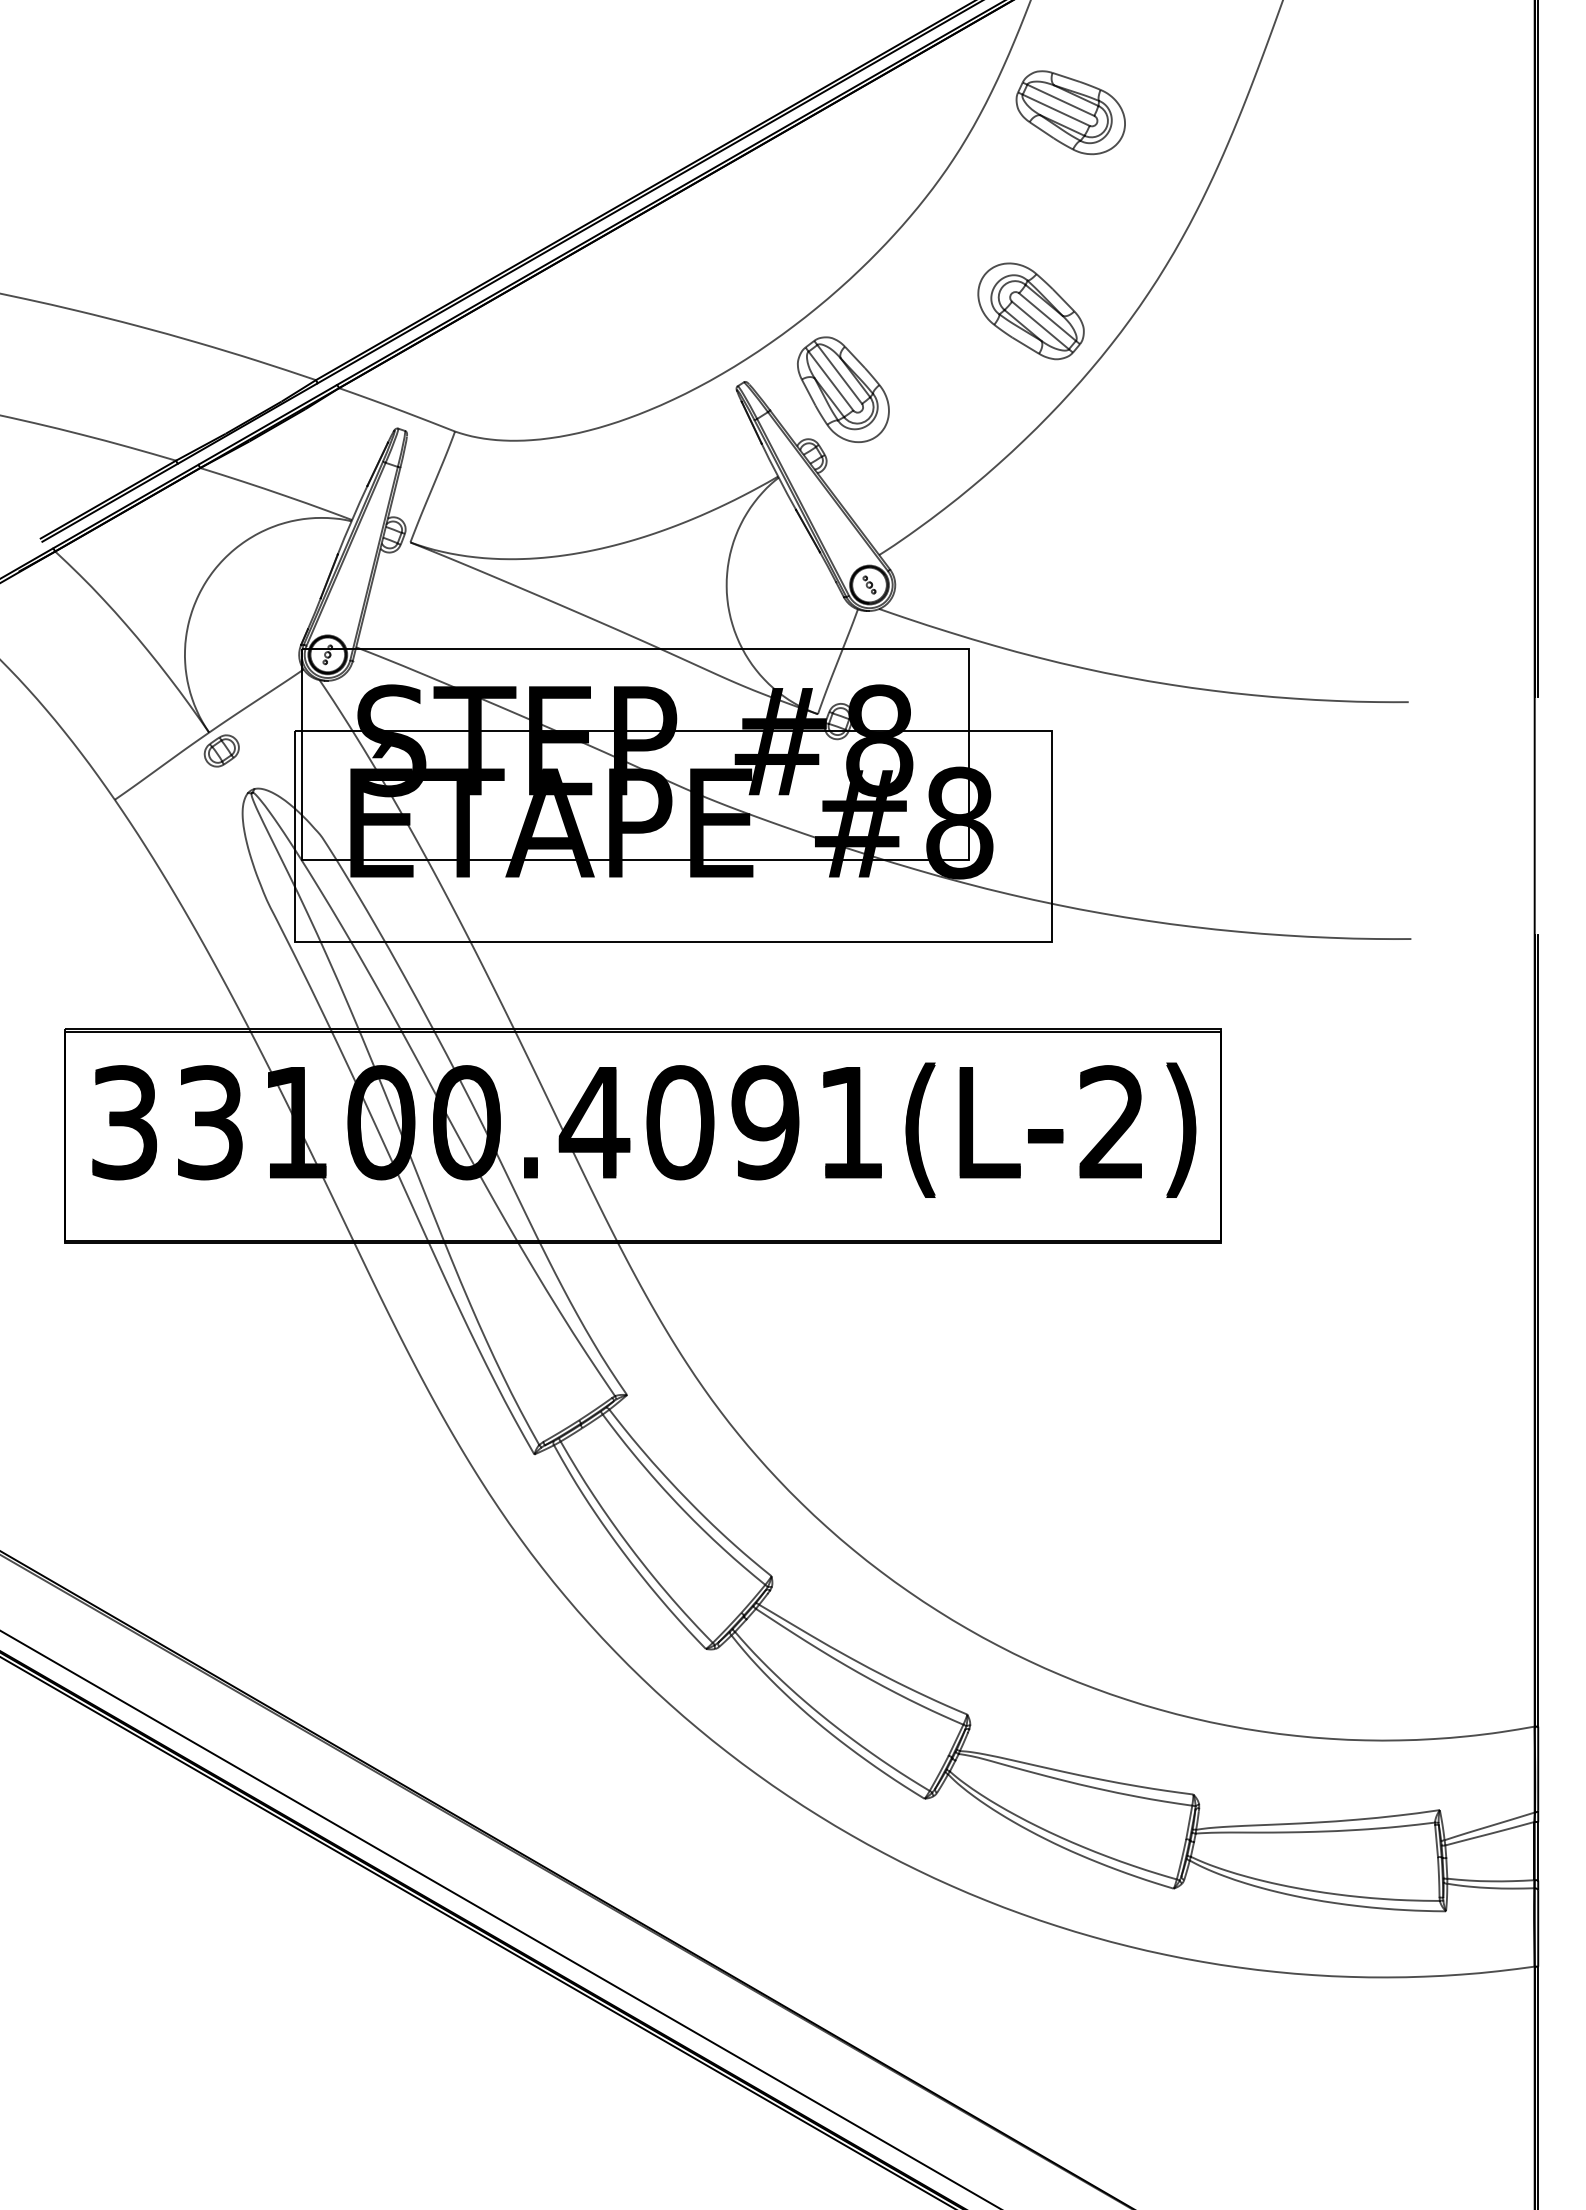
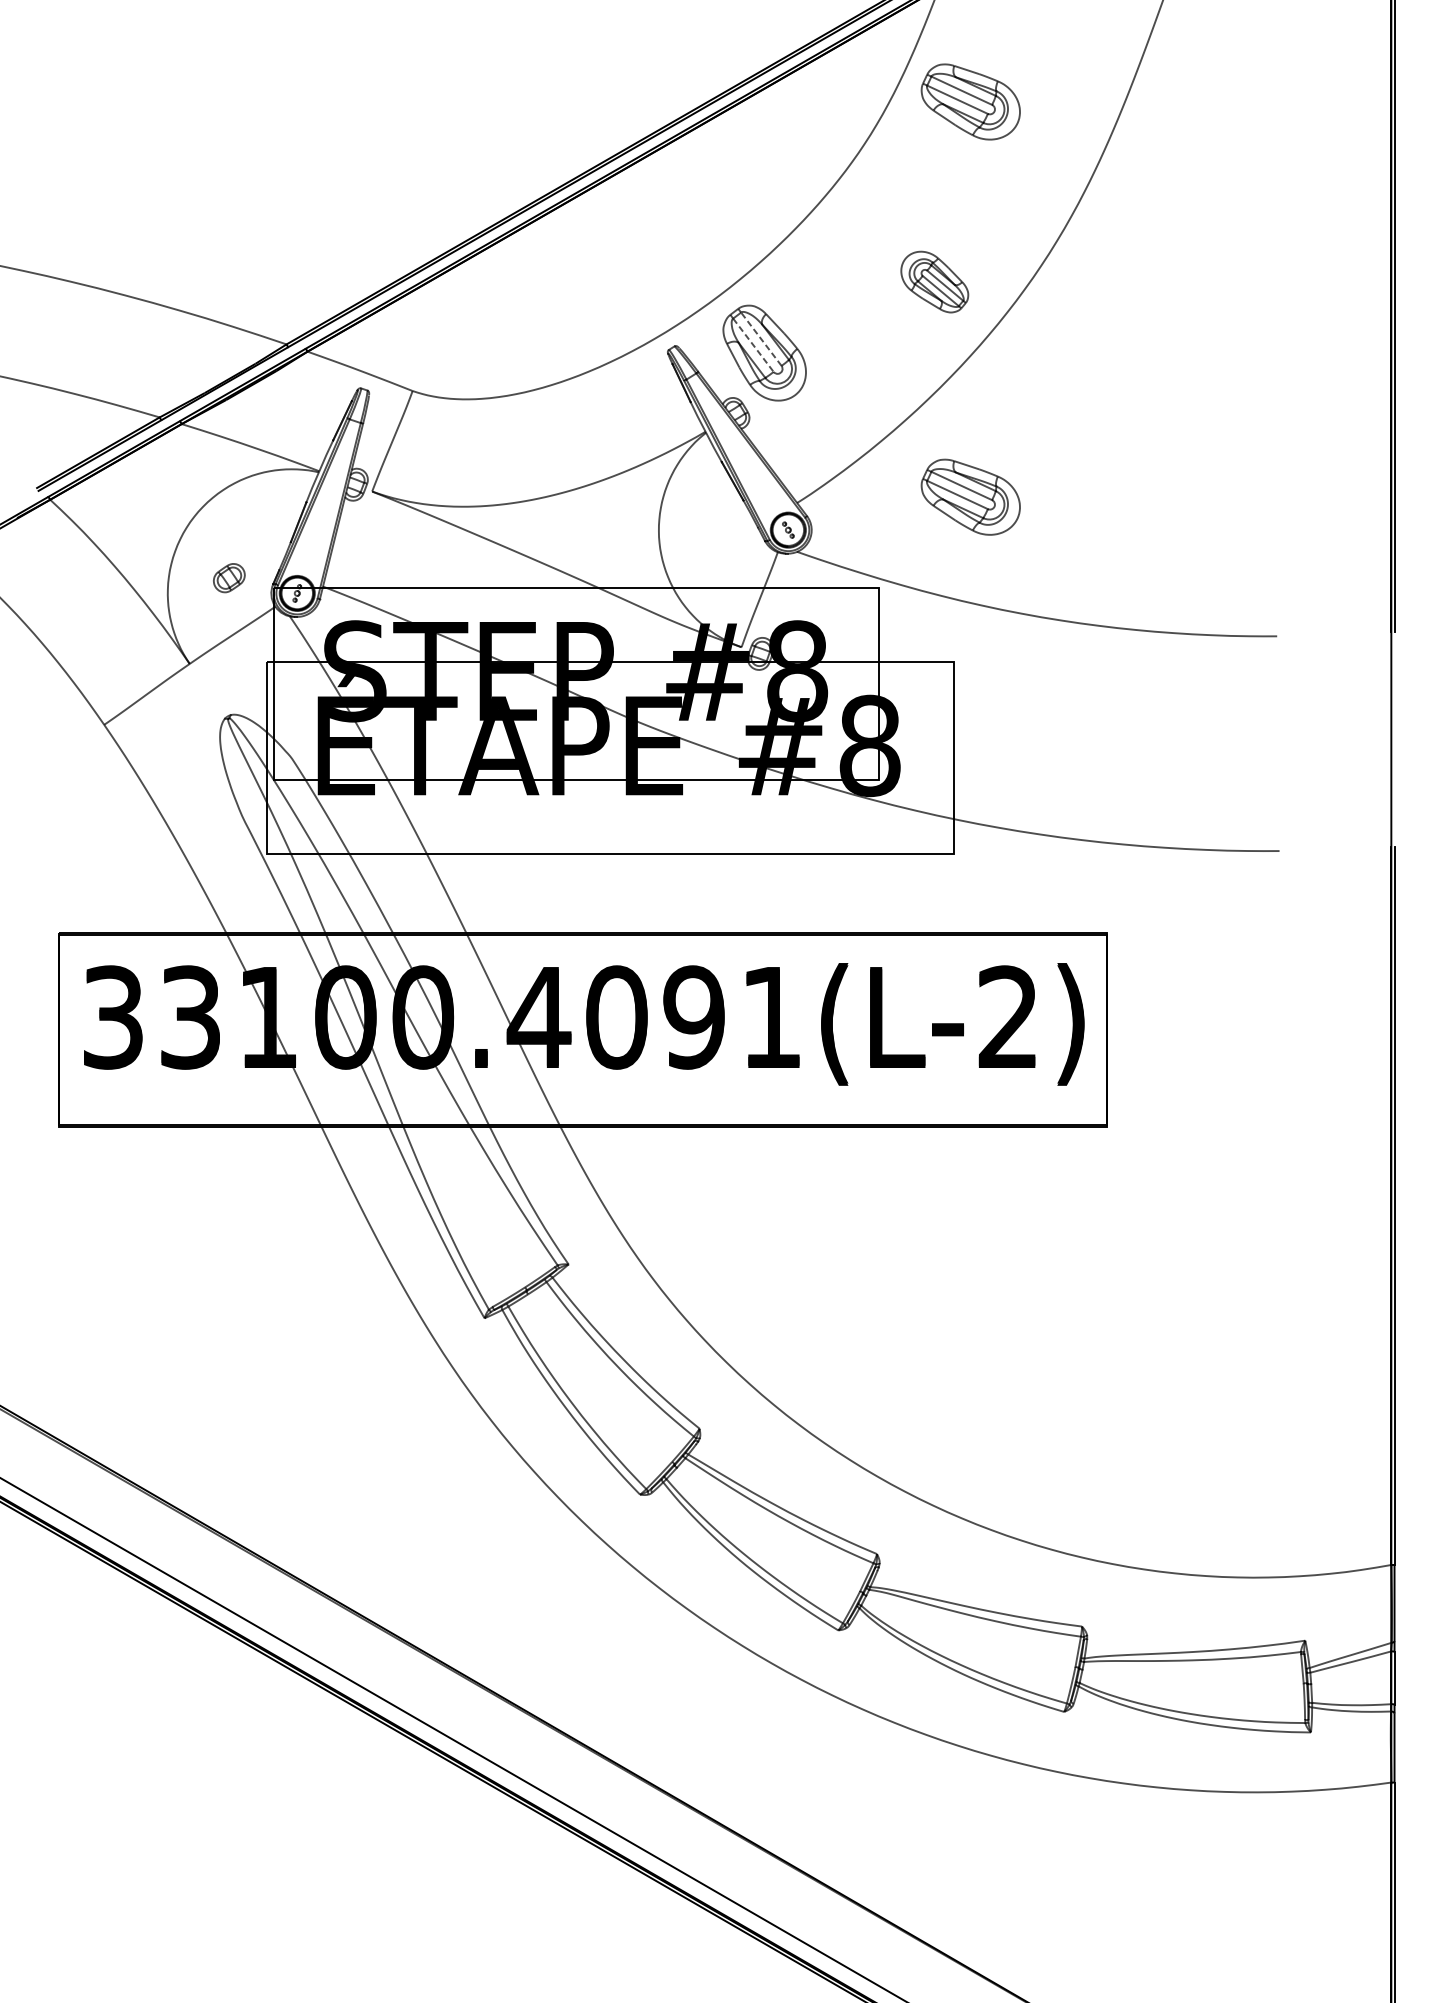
part: (1030, 311) -> (934, 282), size x0.7
line: (839, 374) -> (761, 339), solid -> dashed
line: (830, 381) -> (752, 345), solid -> dashed
part: (1070, 548) -> (970, 497), added
part: (221, 750) -> (229, 577), moved

